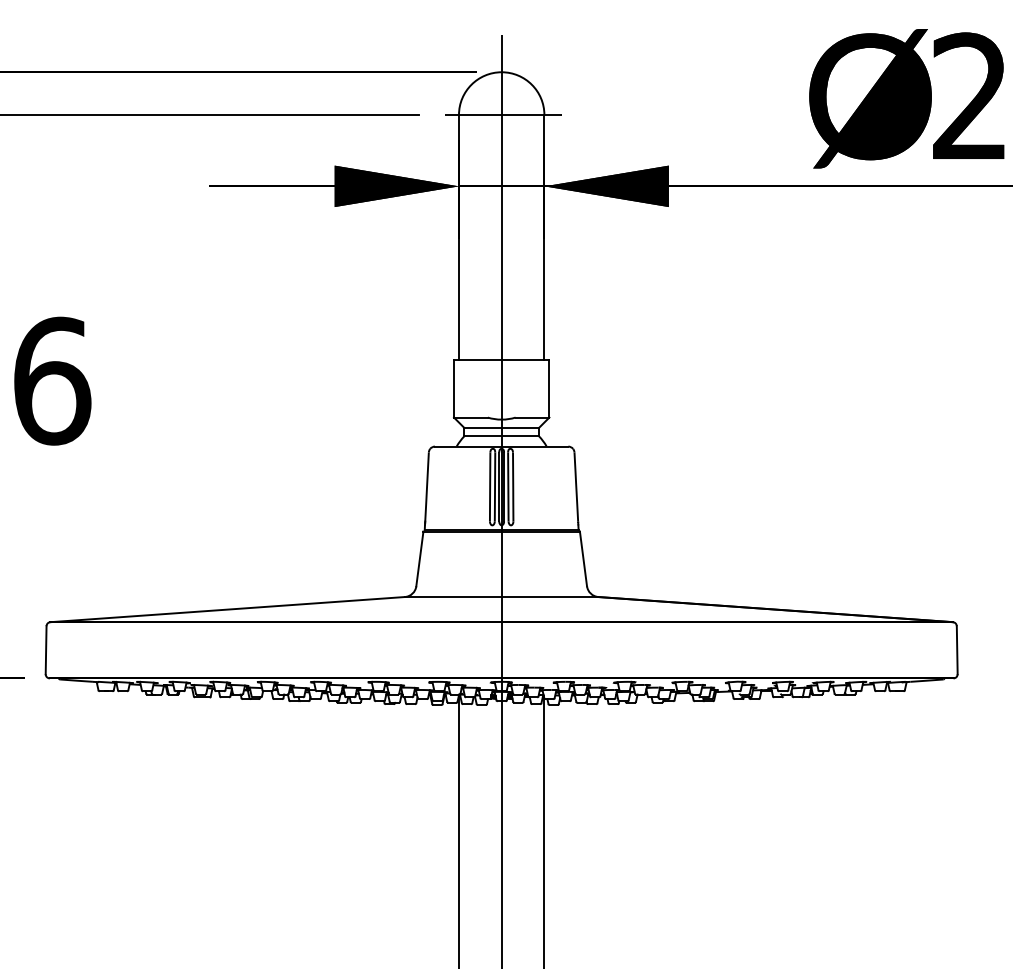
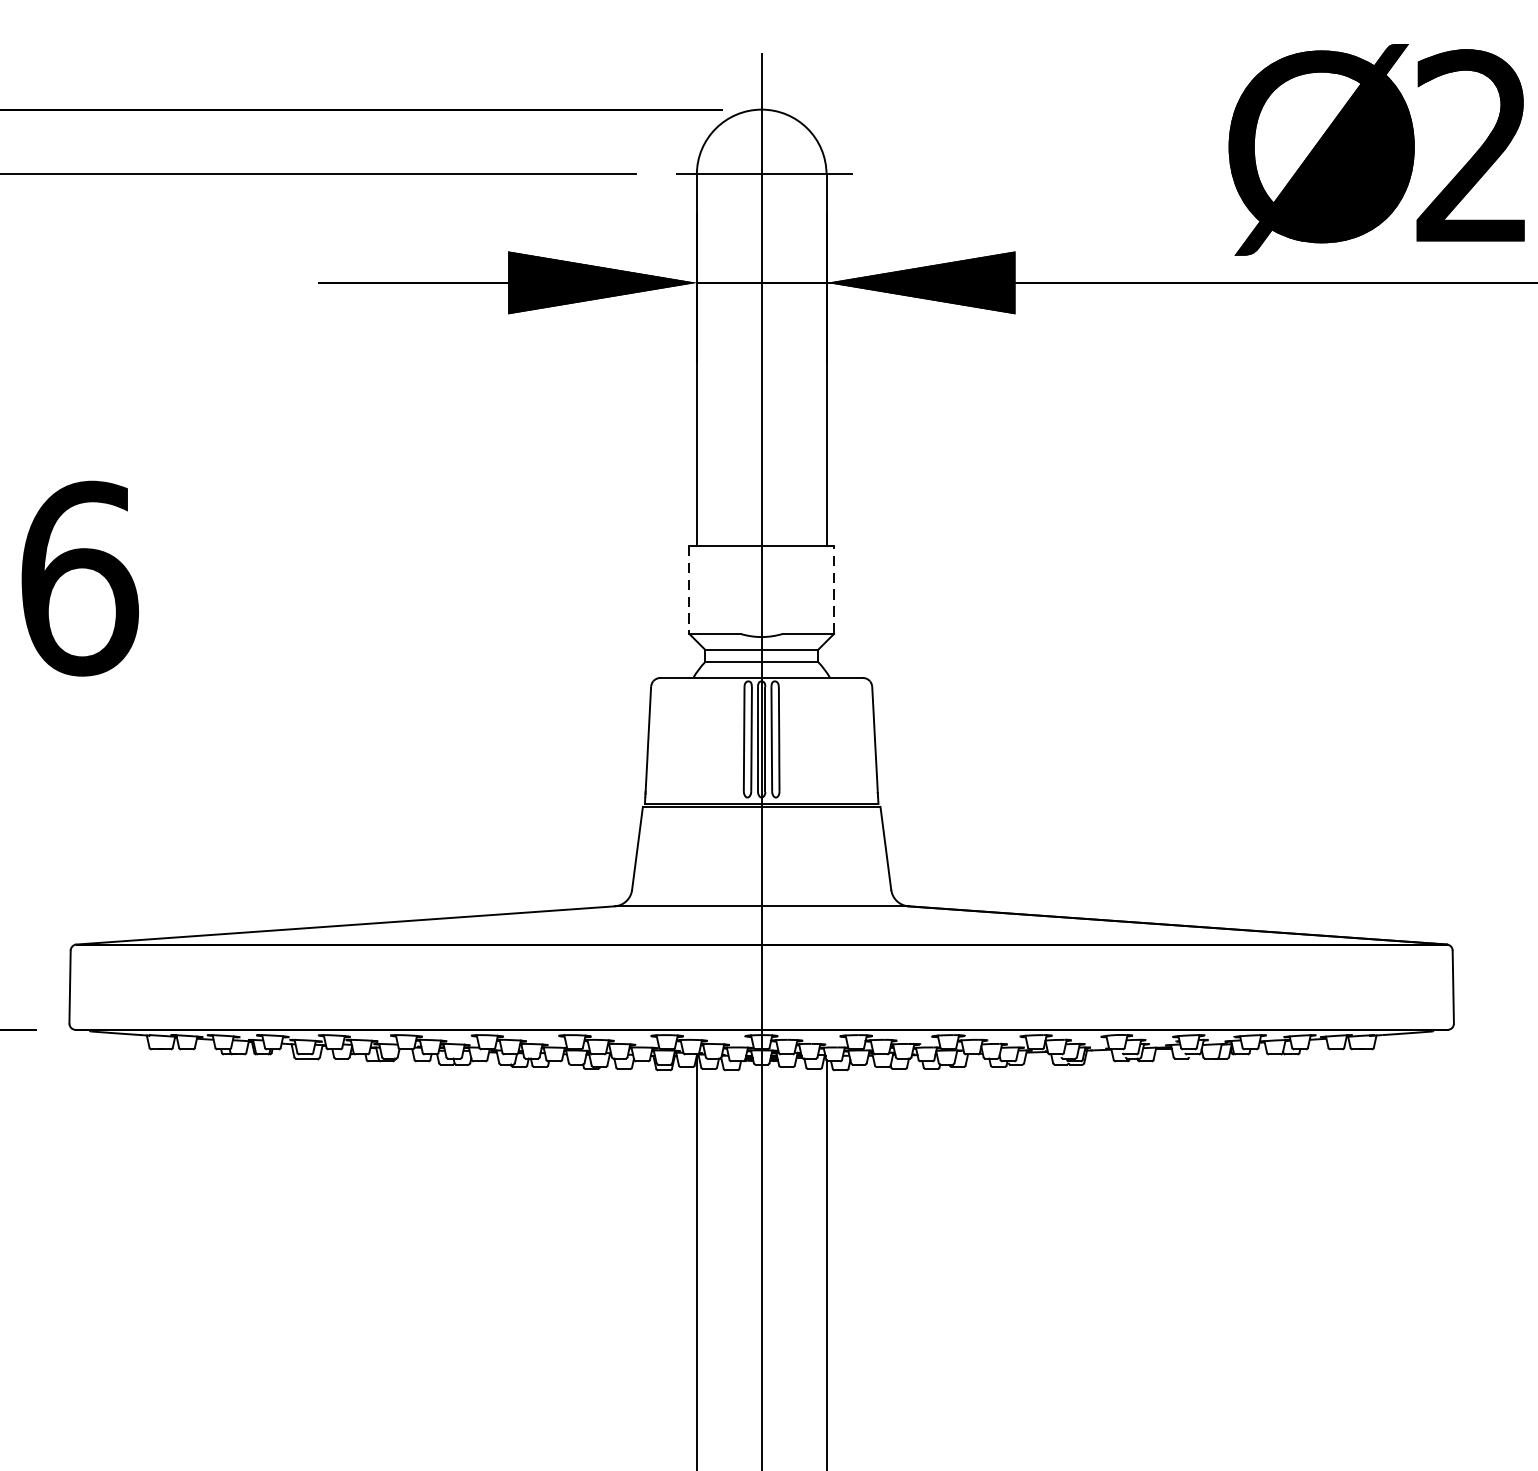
line: (549, 388) -> (834, 589), solid -> dashed
line: (454, 389) -> (690, 591), solid -> dashed

